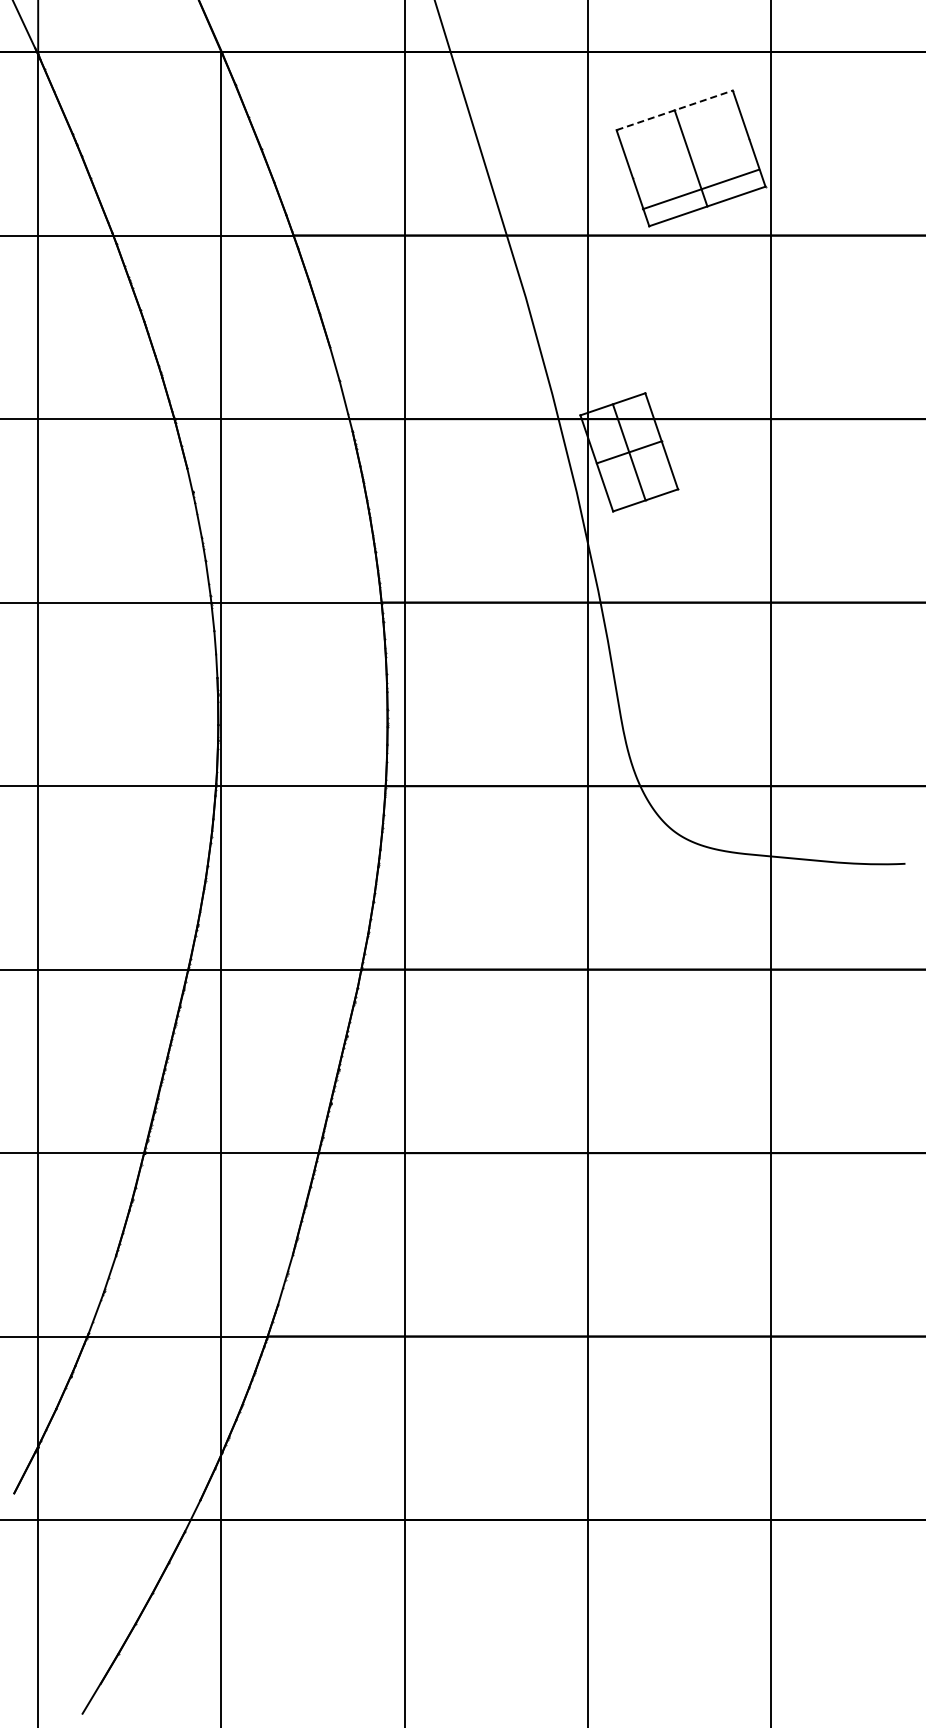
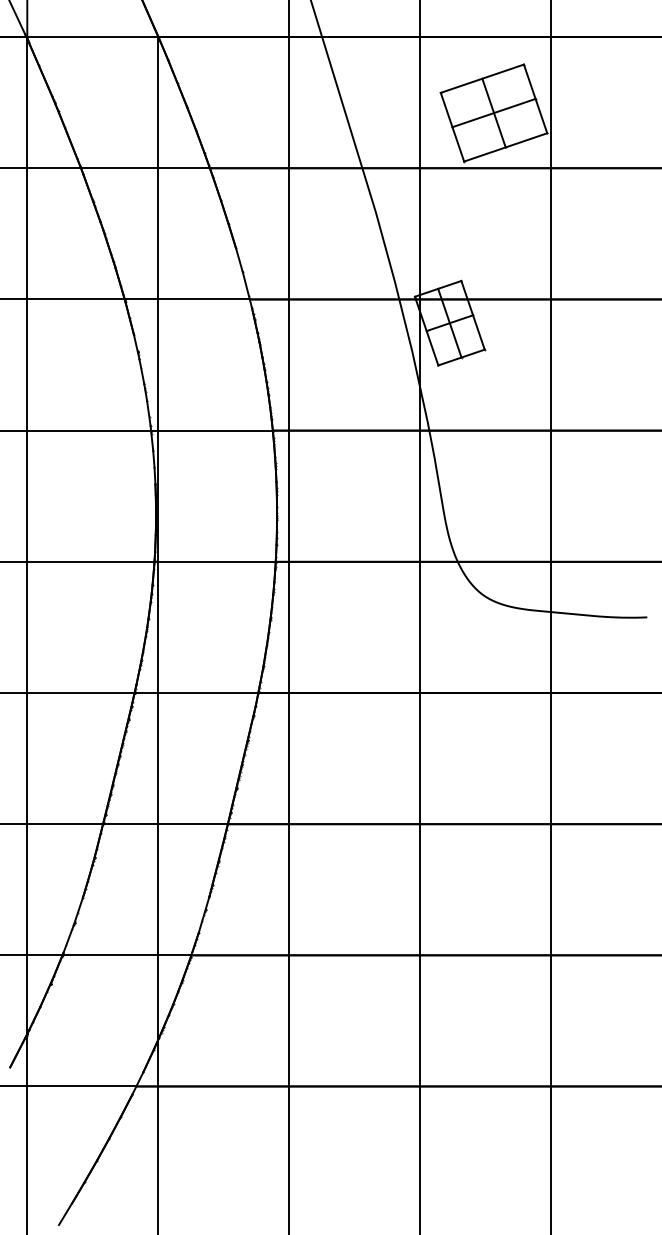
line: (675, 110) -> (482, 78), dashed -> solid
line: (700, 189) -> (493, 113), moved

